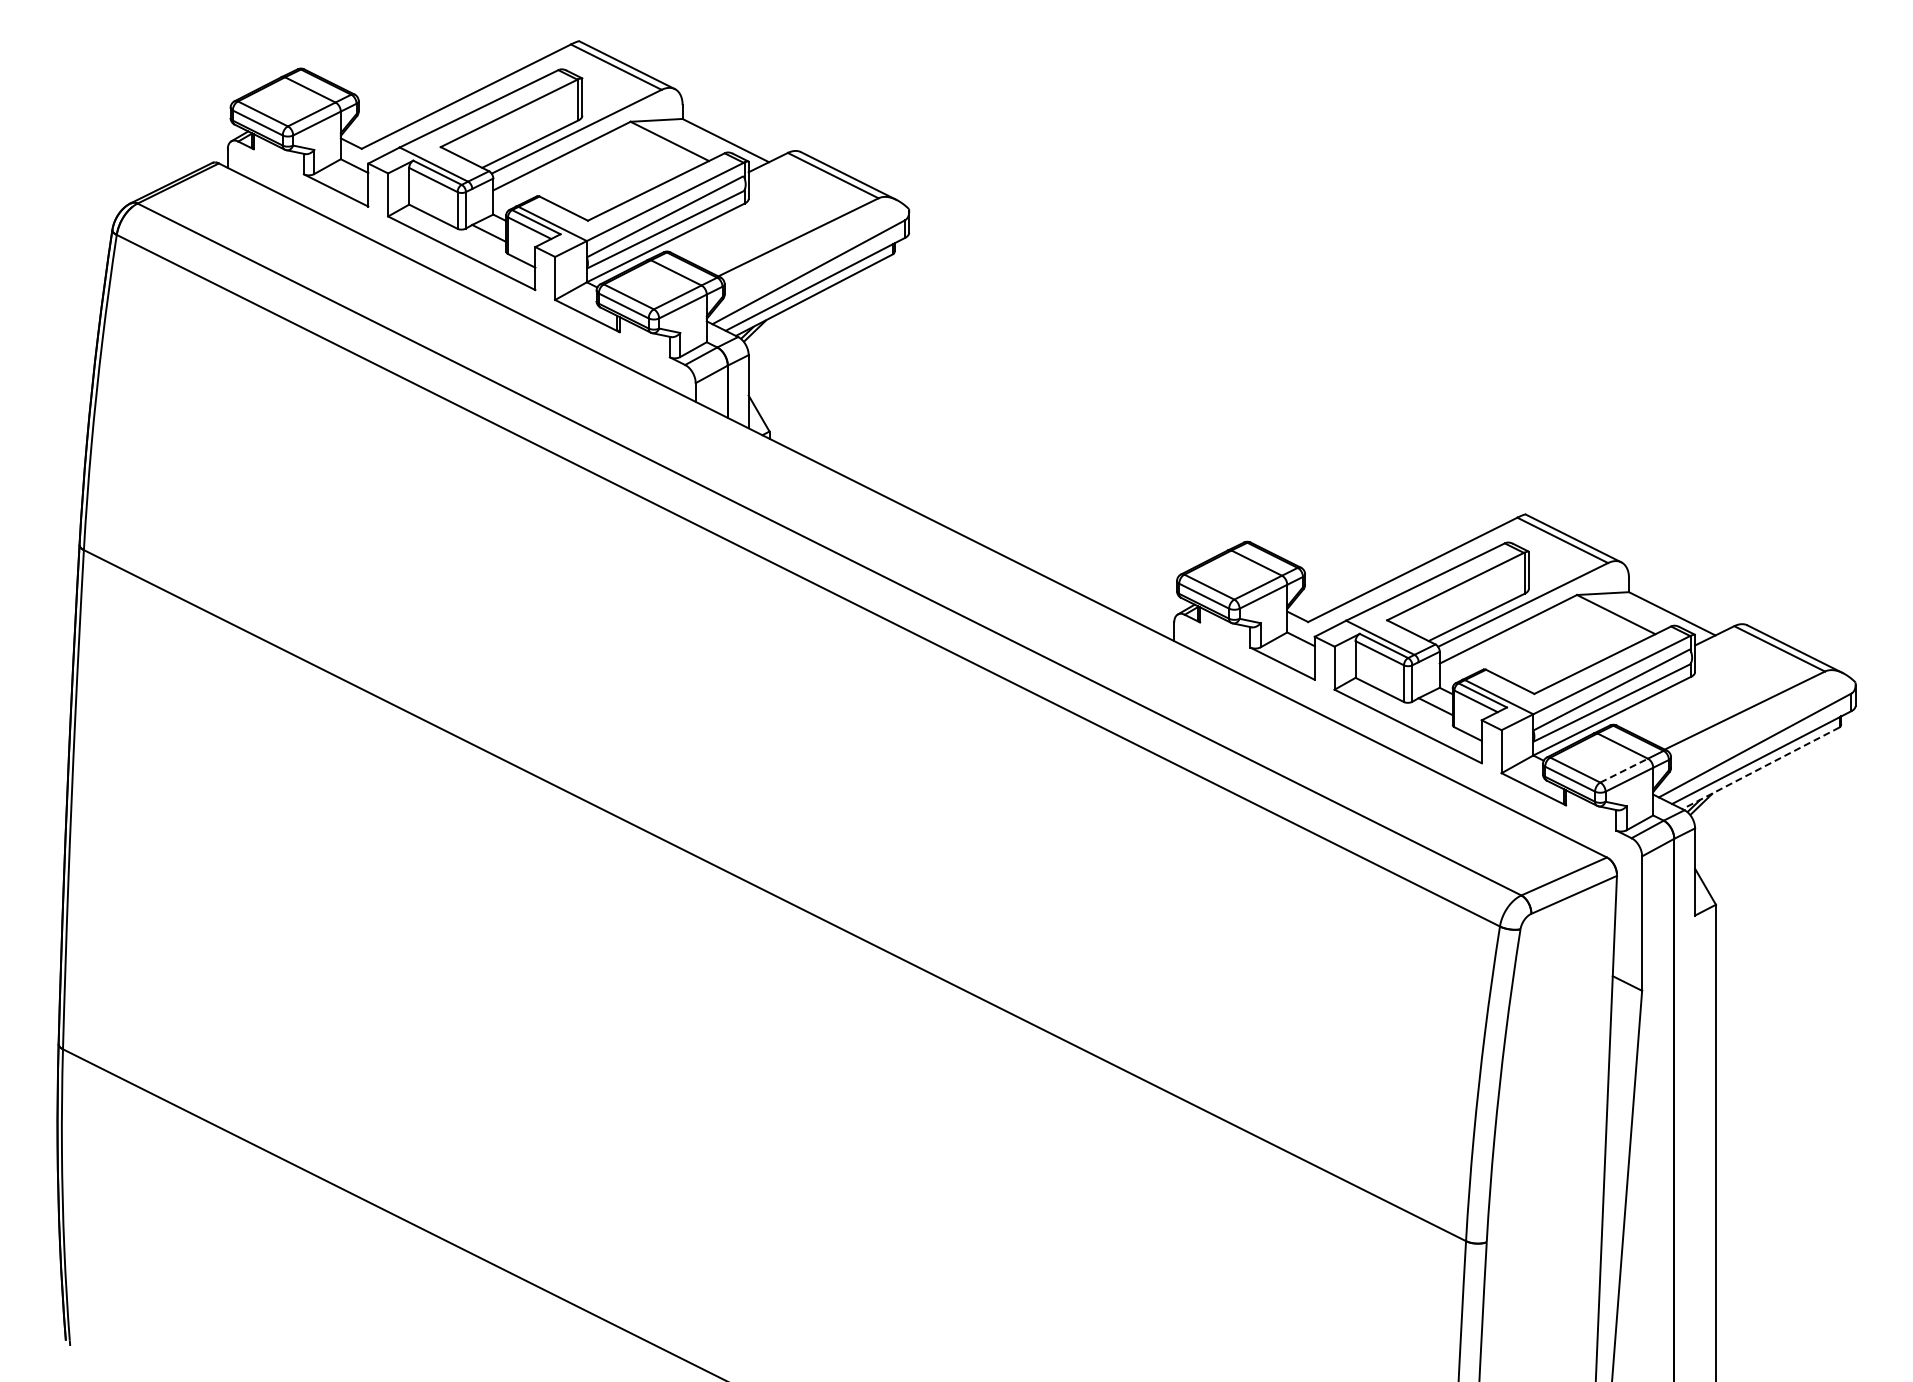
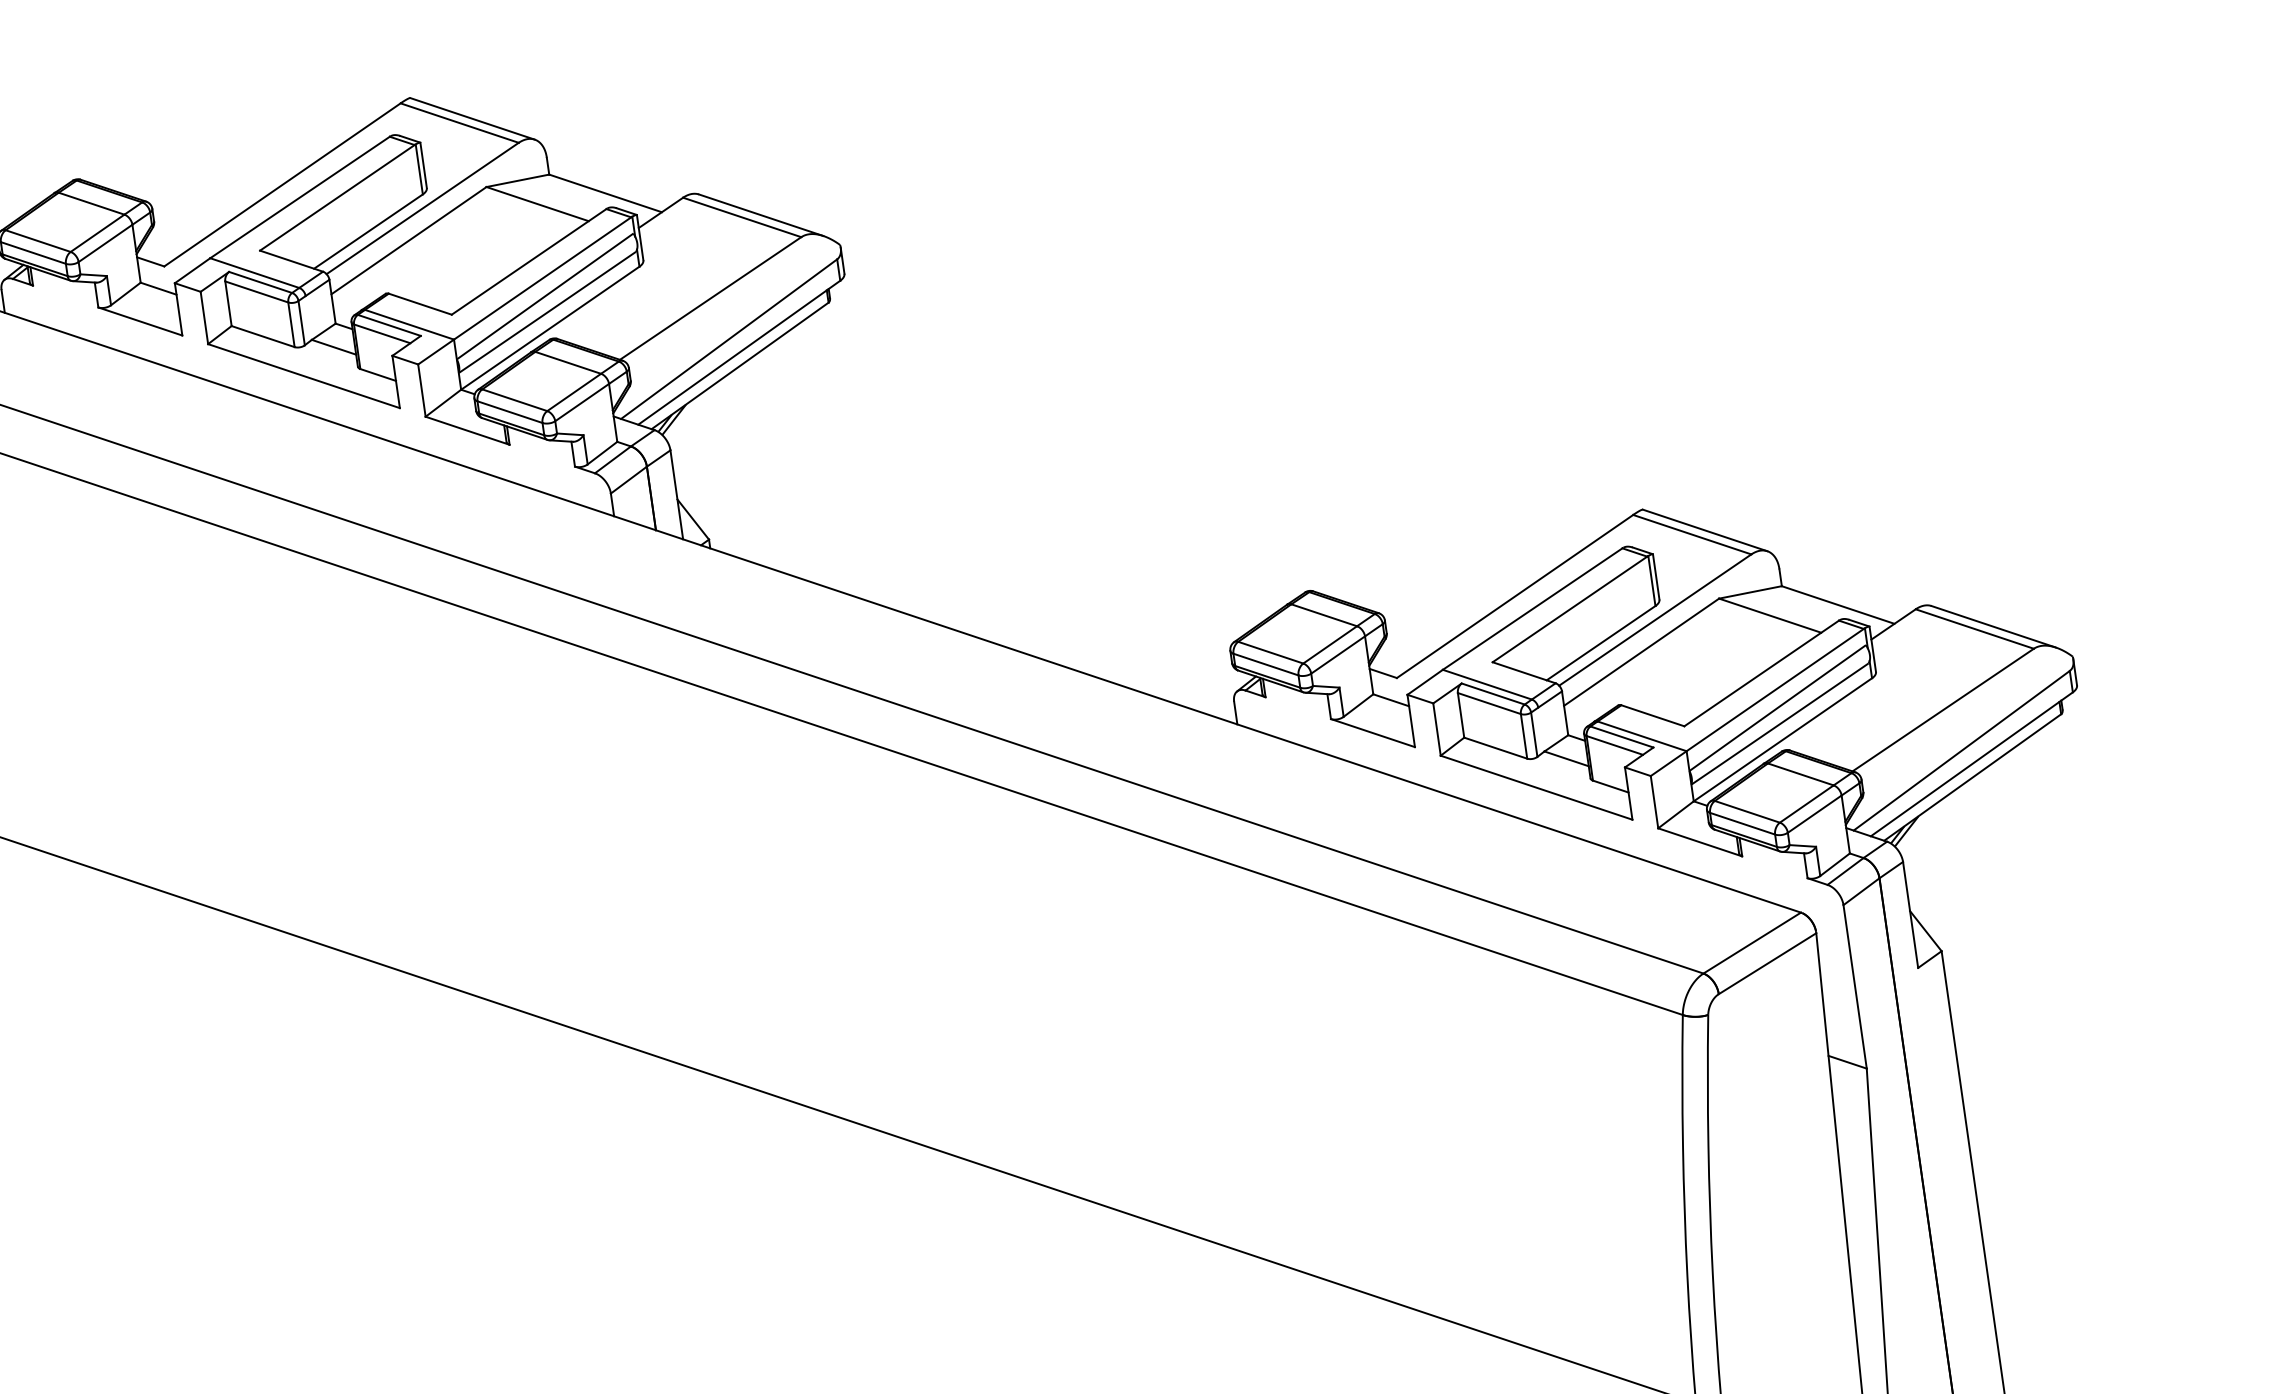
line: (1760, 768) -> (1972, 777), dashed -> solid
line: (1624, 770) -> (1807, 803), dashed -> solid

